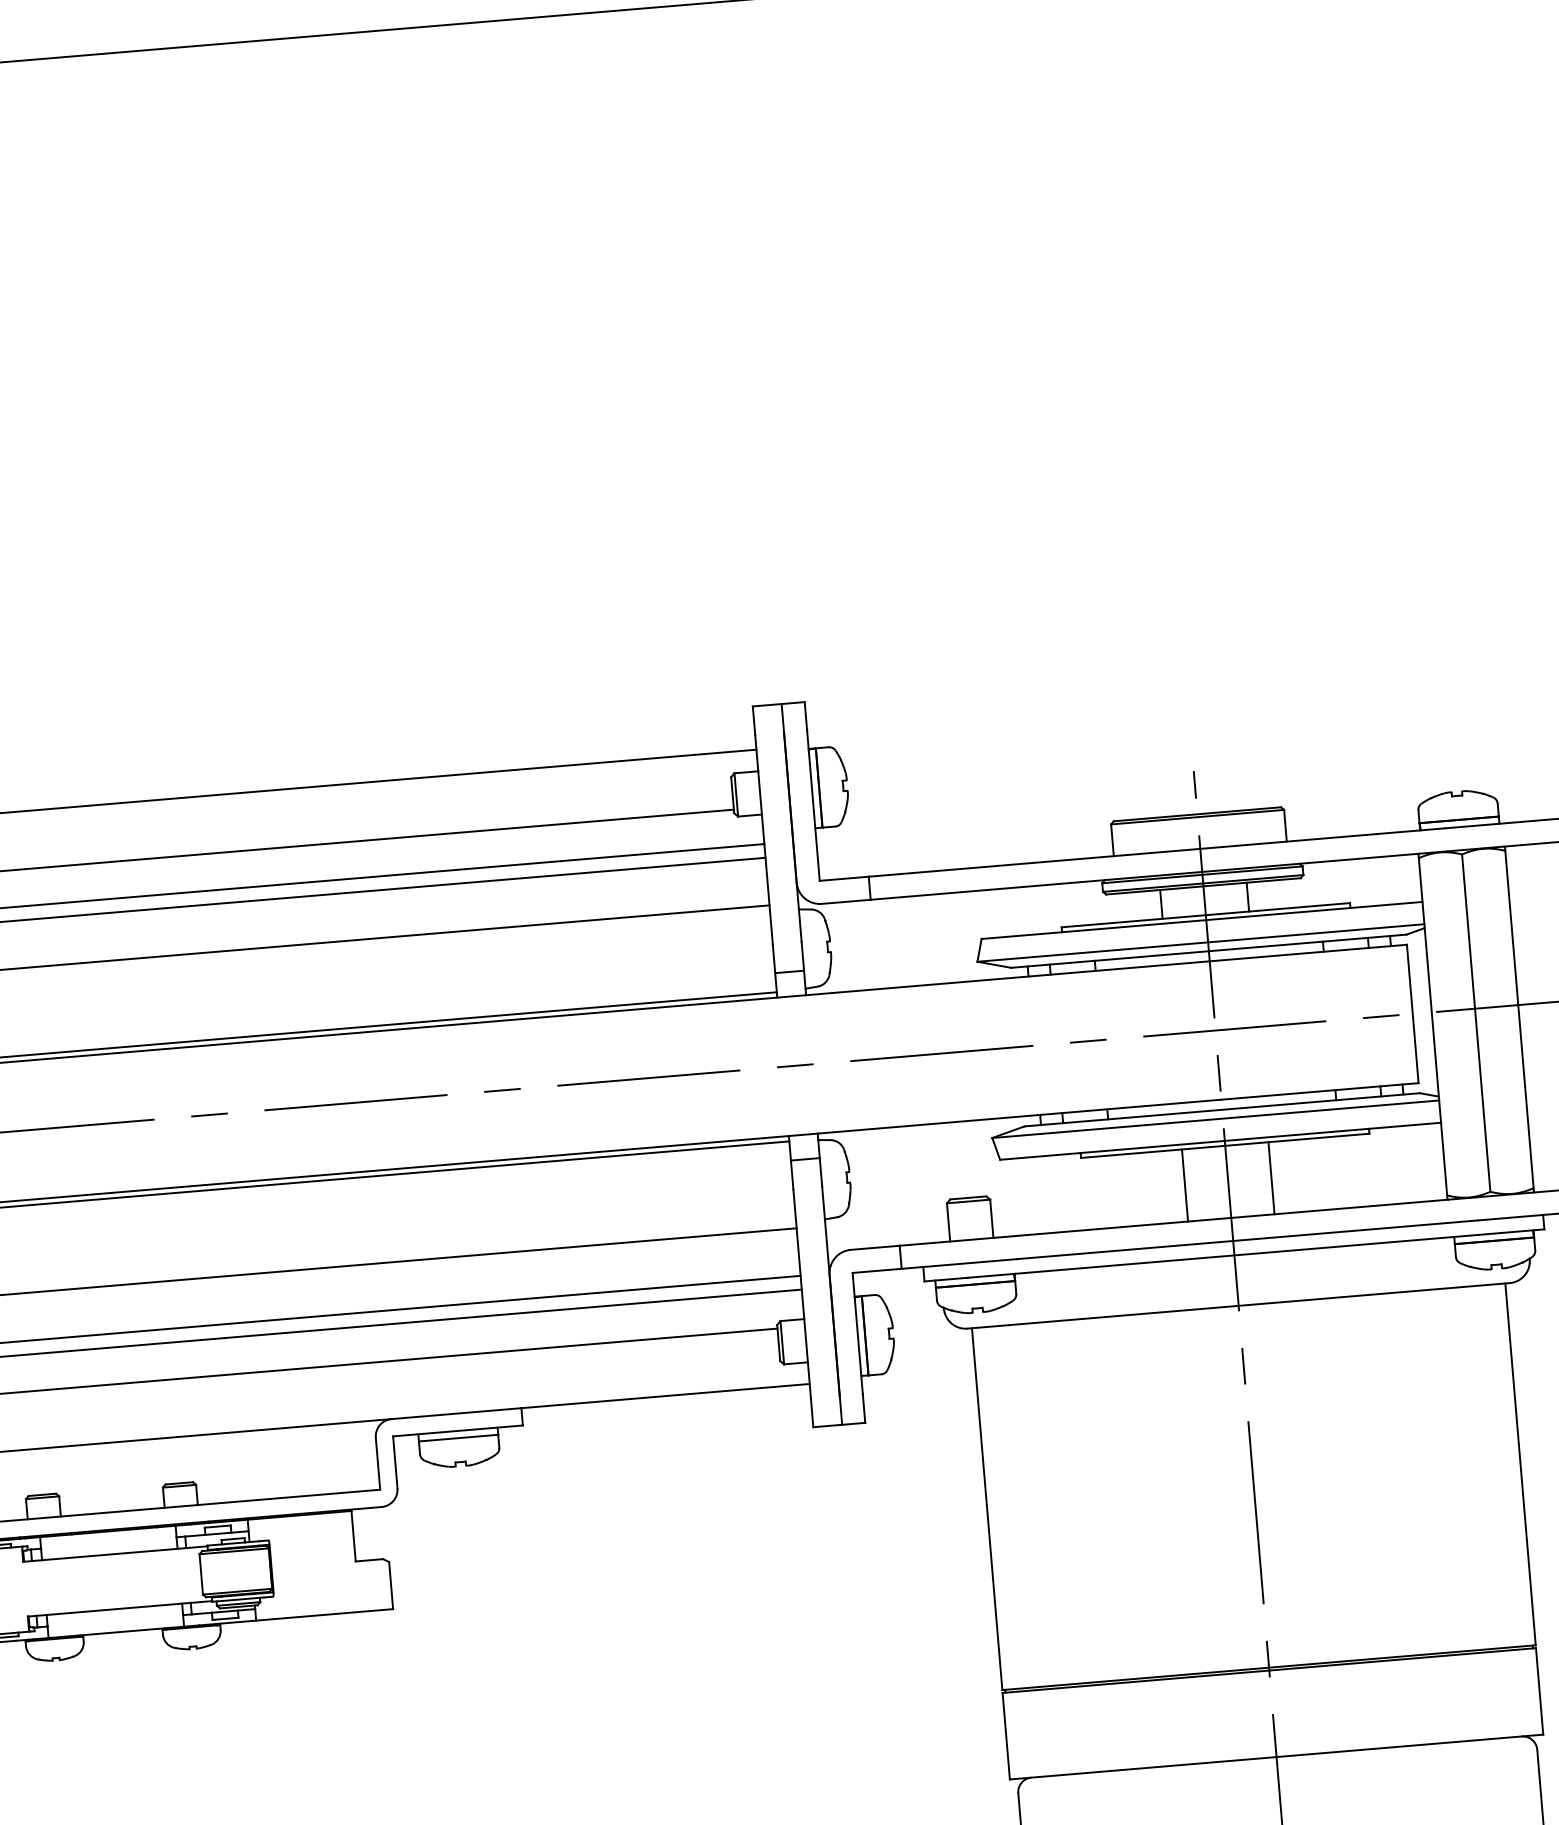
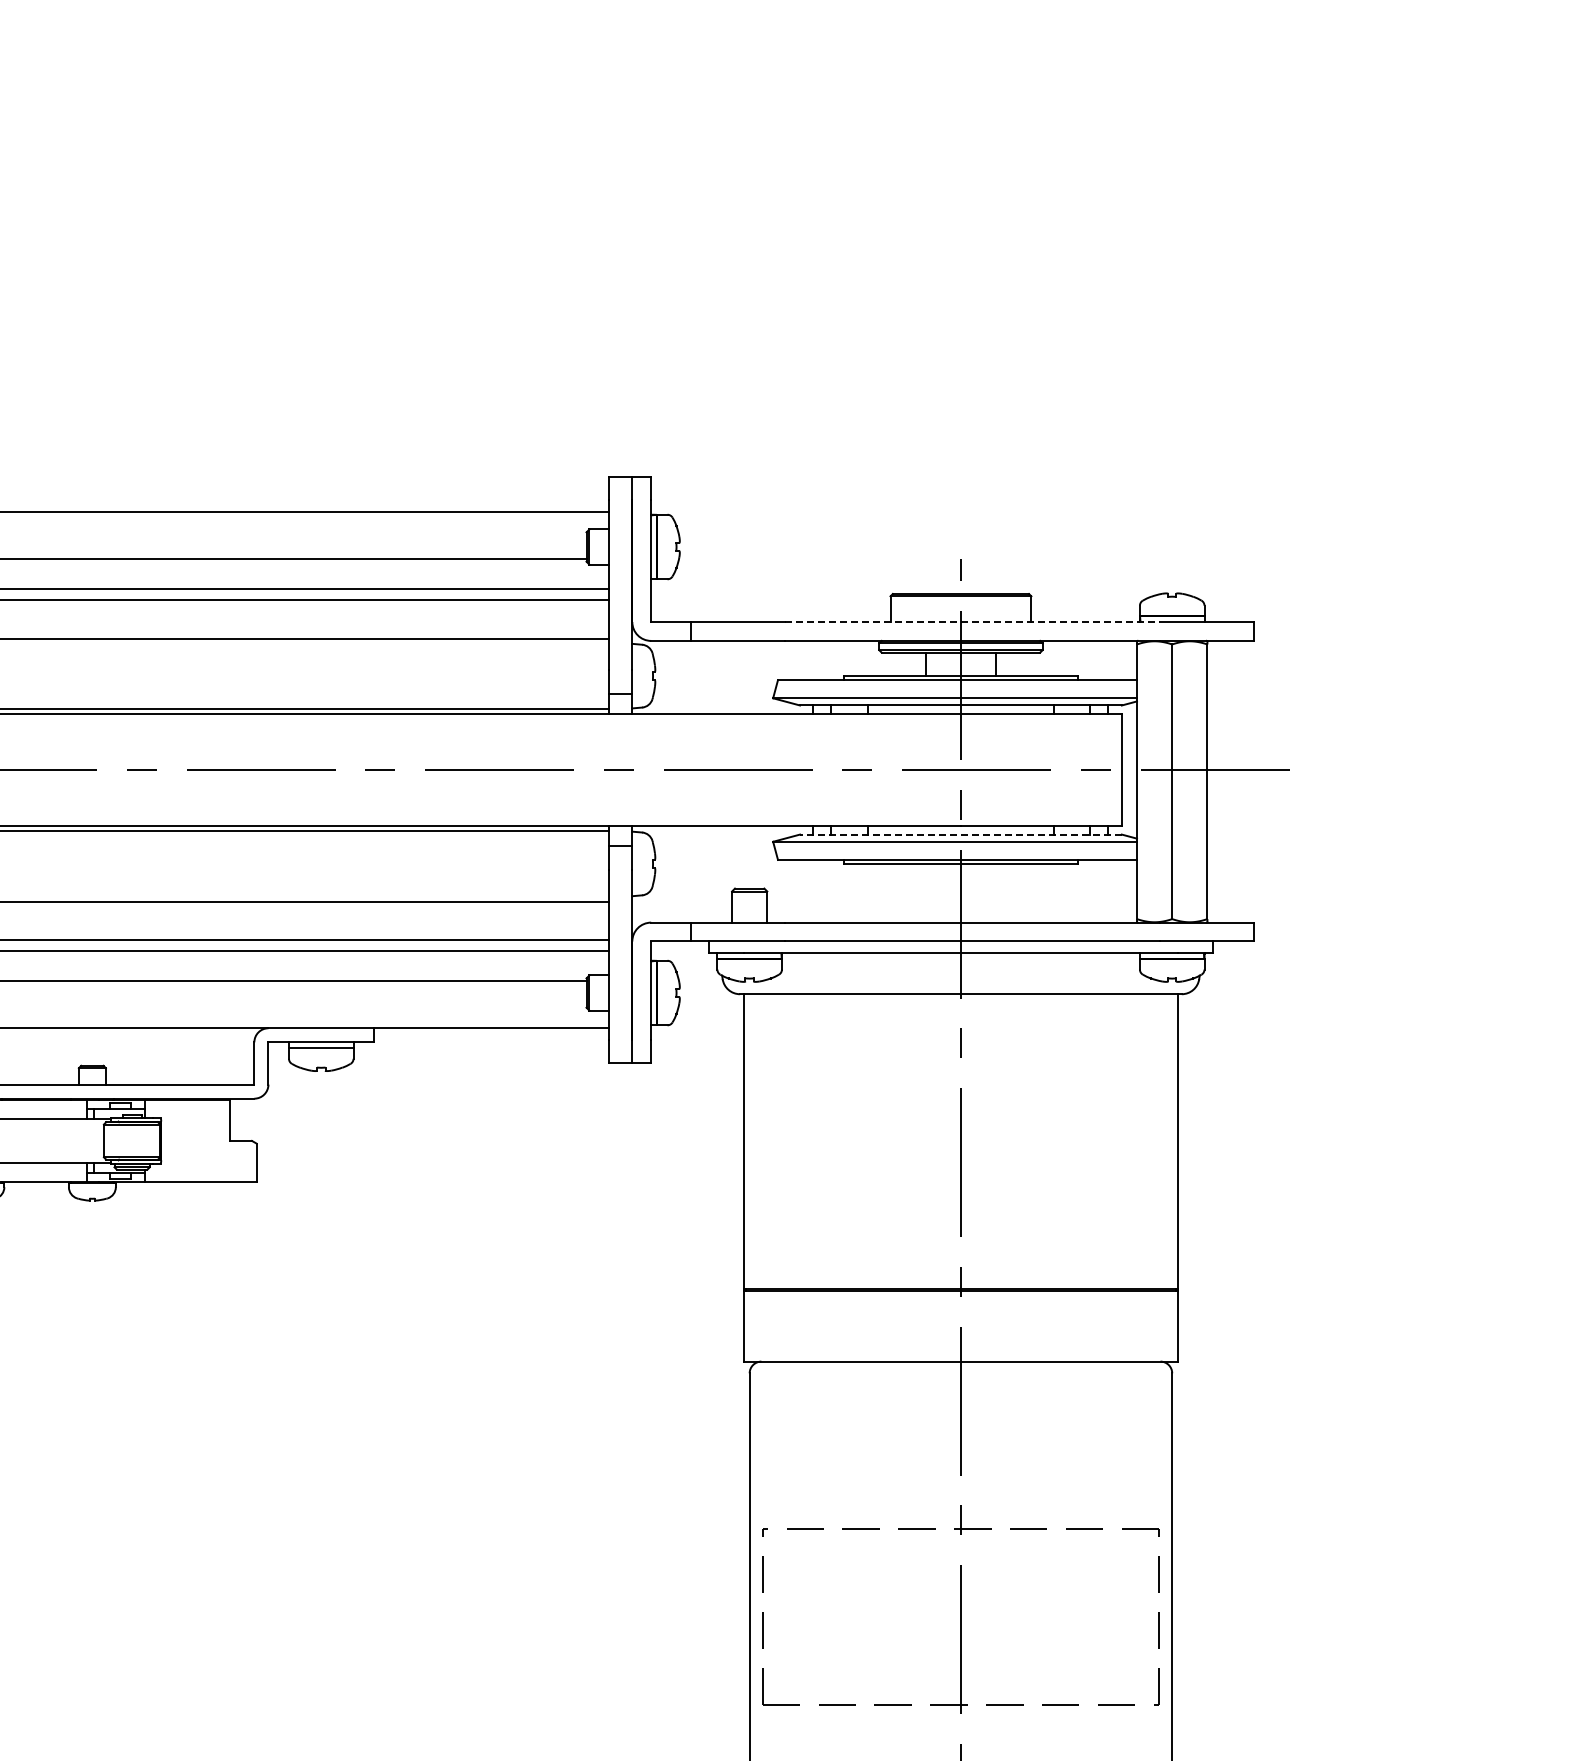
line: (1214, 848) -> (972, 622), solid -> dashed
line: (1221, 1109) -> (960, 834), solid -> dashed
line: (1271, 1177) -> (996, 892), removed
line: (1184, 1184) -> (925, 892), removed

